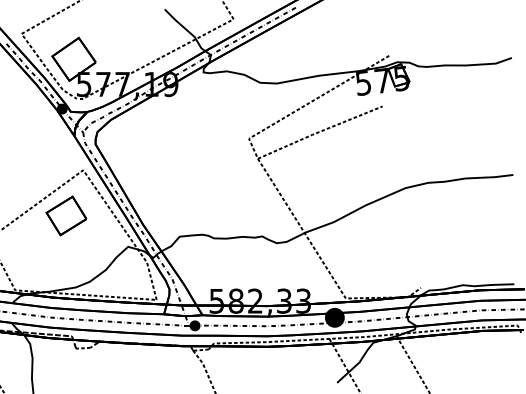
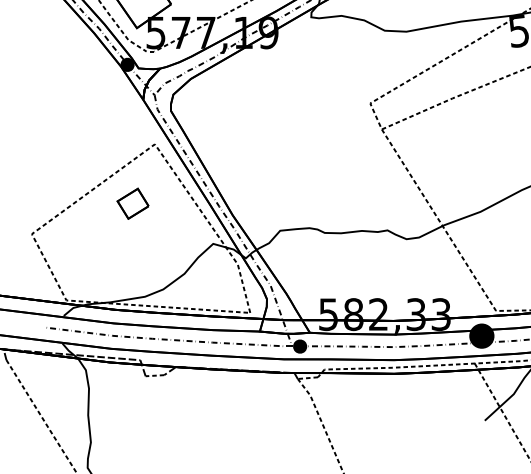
part: (66, 215) -> (133, 203), size x0.6

